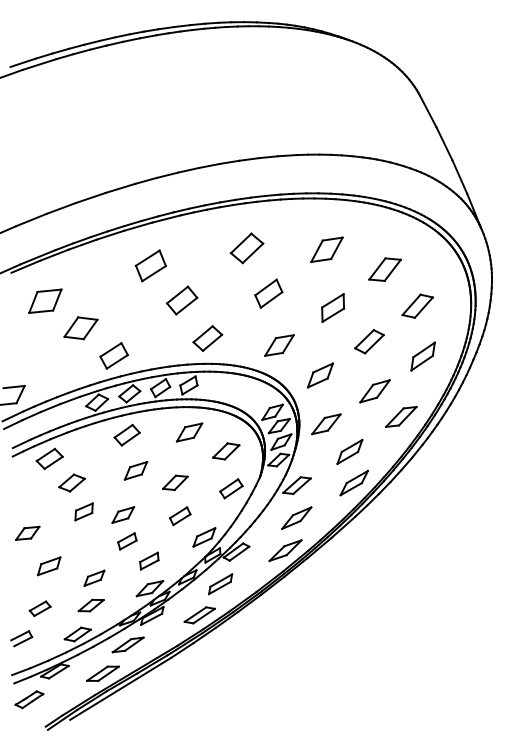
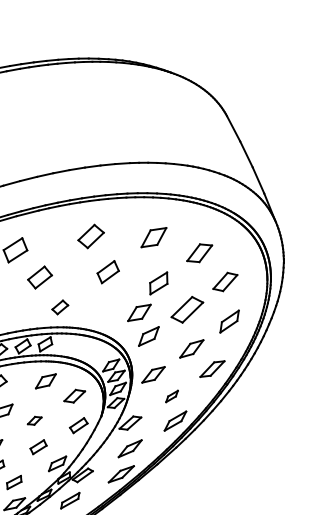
part: (207, 338) -> (60, 307), size x0.7
part: (369, 341) -> (187, 309), size x1.4
part: (279, 345) -> (139, 312), moved
part: (349, 451) -> (171, 396), size x0.6
part: (175, 482) -> (34, 420), size x0.7

